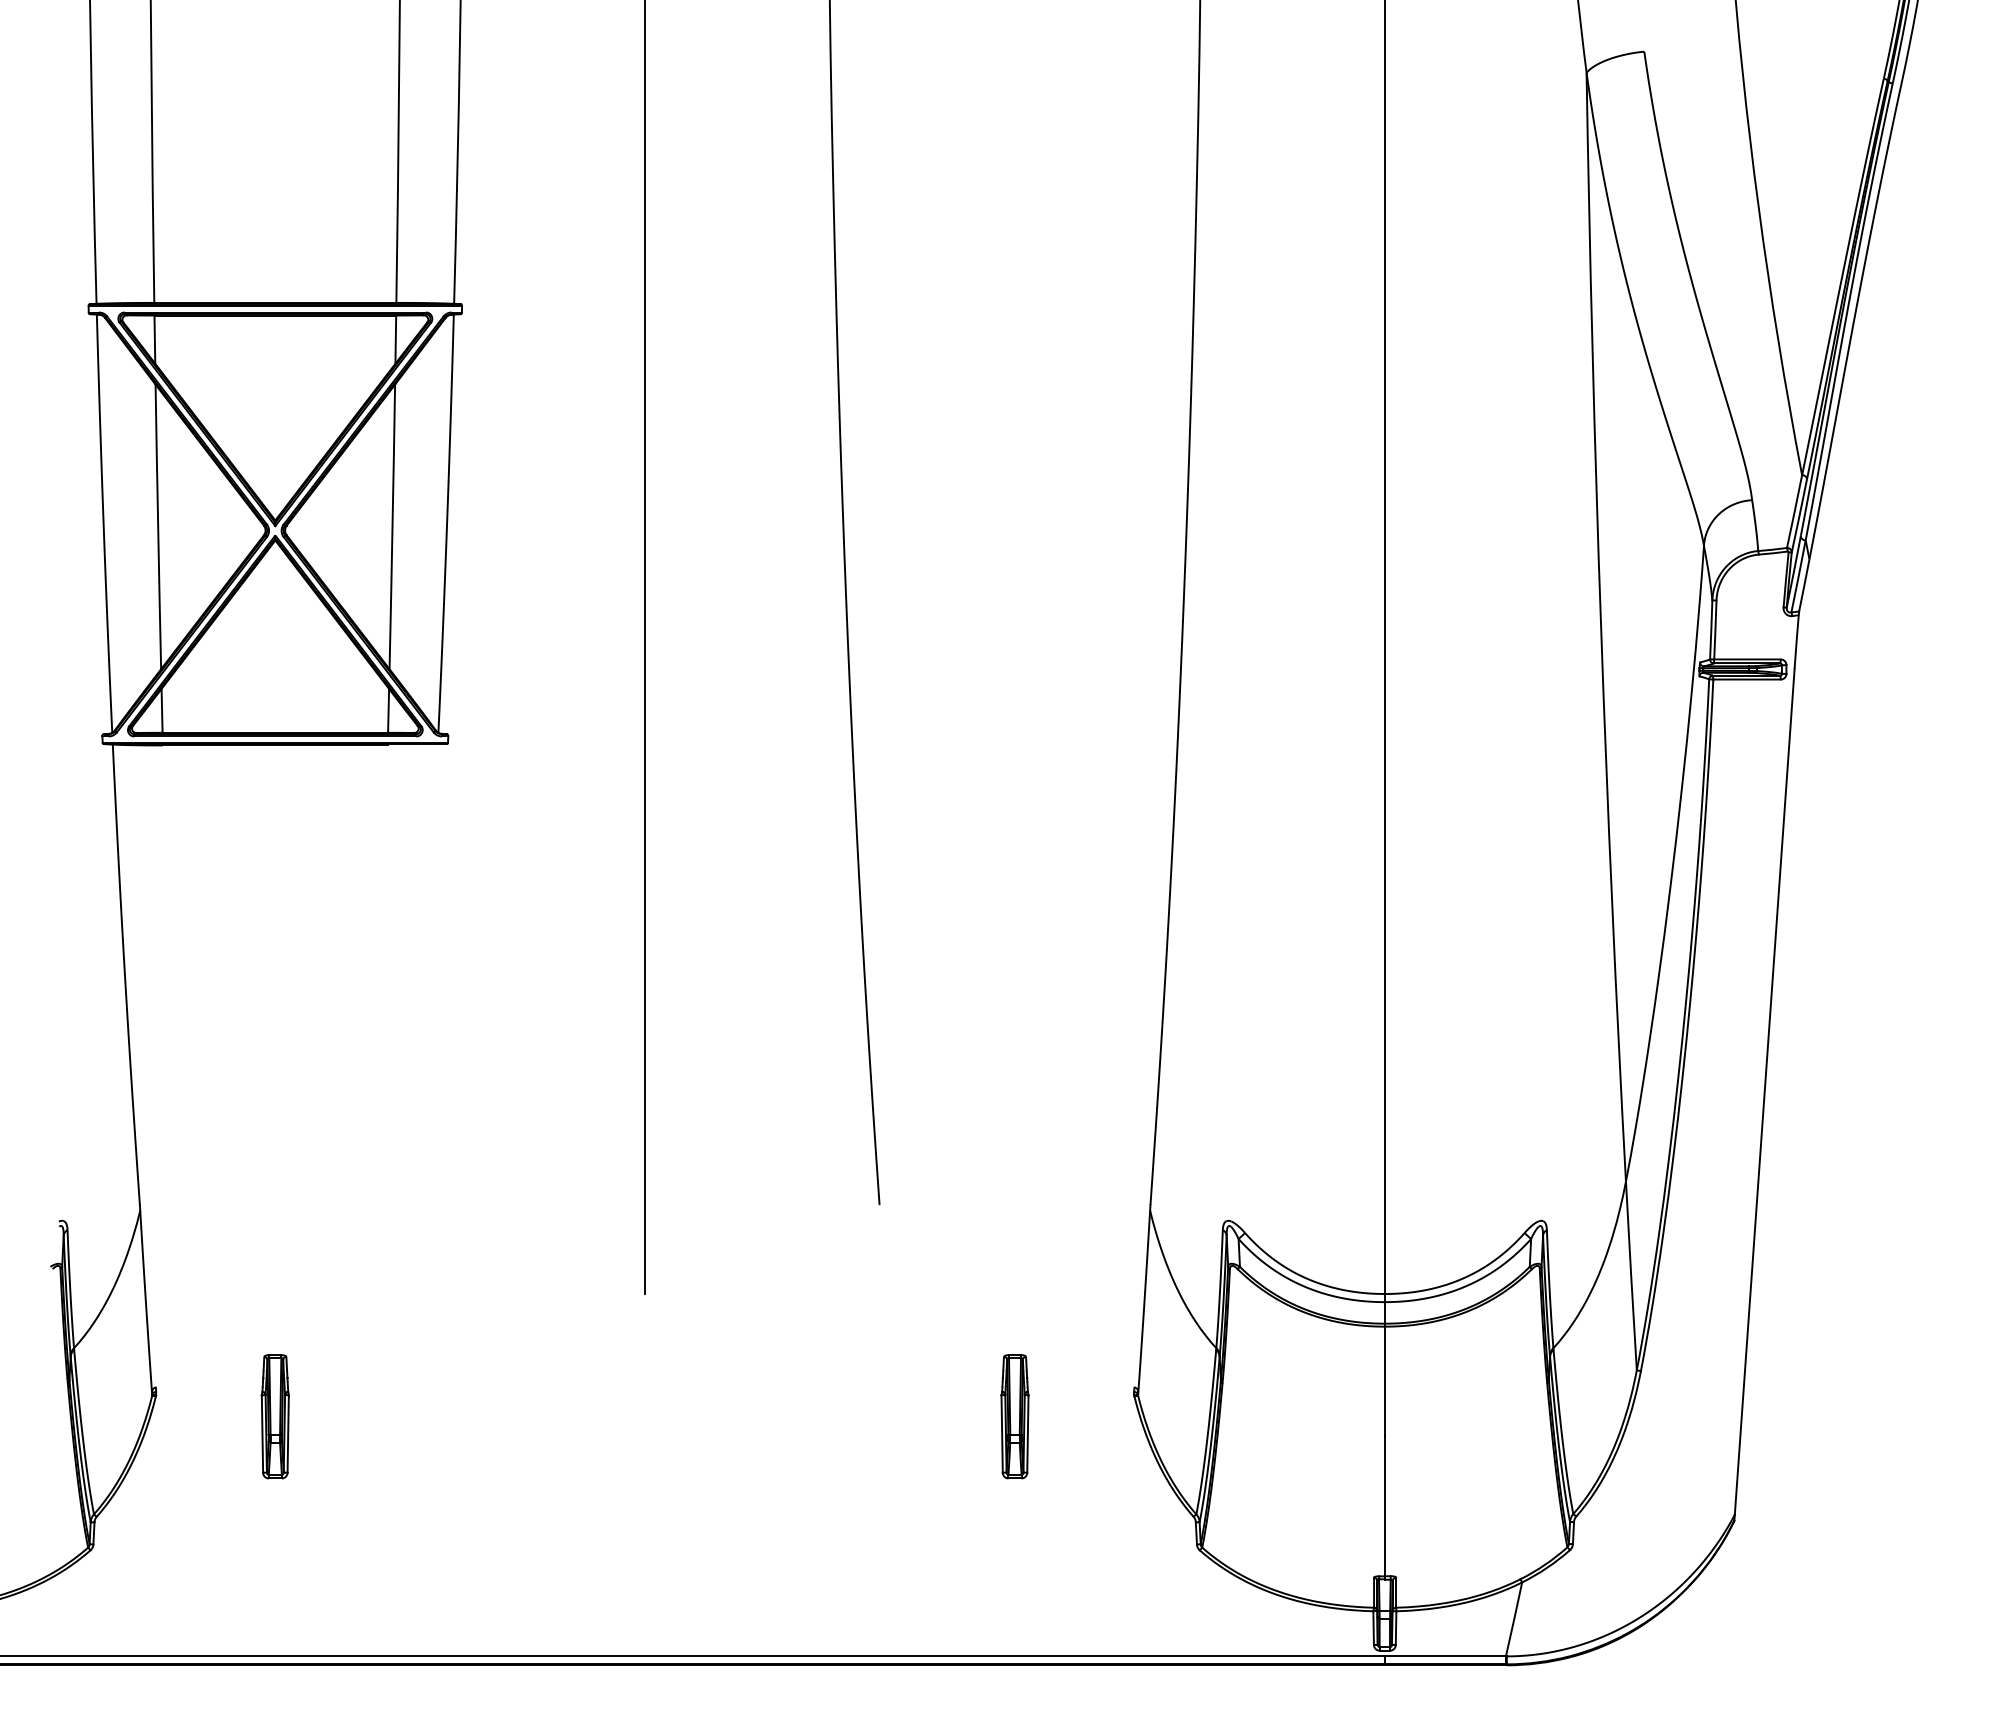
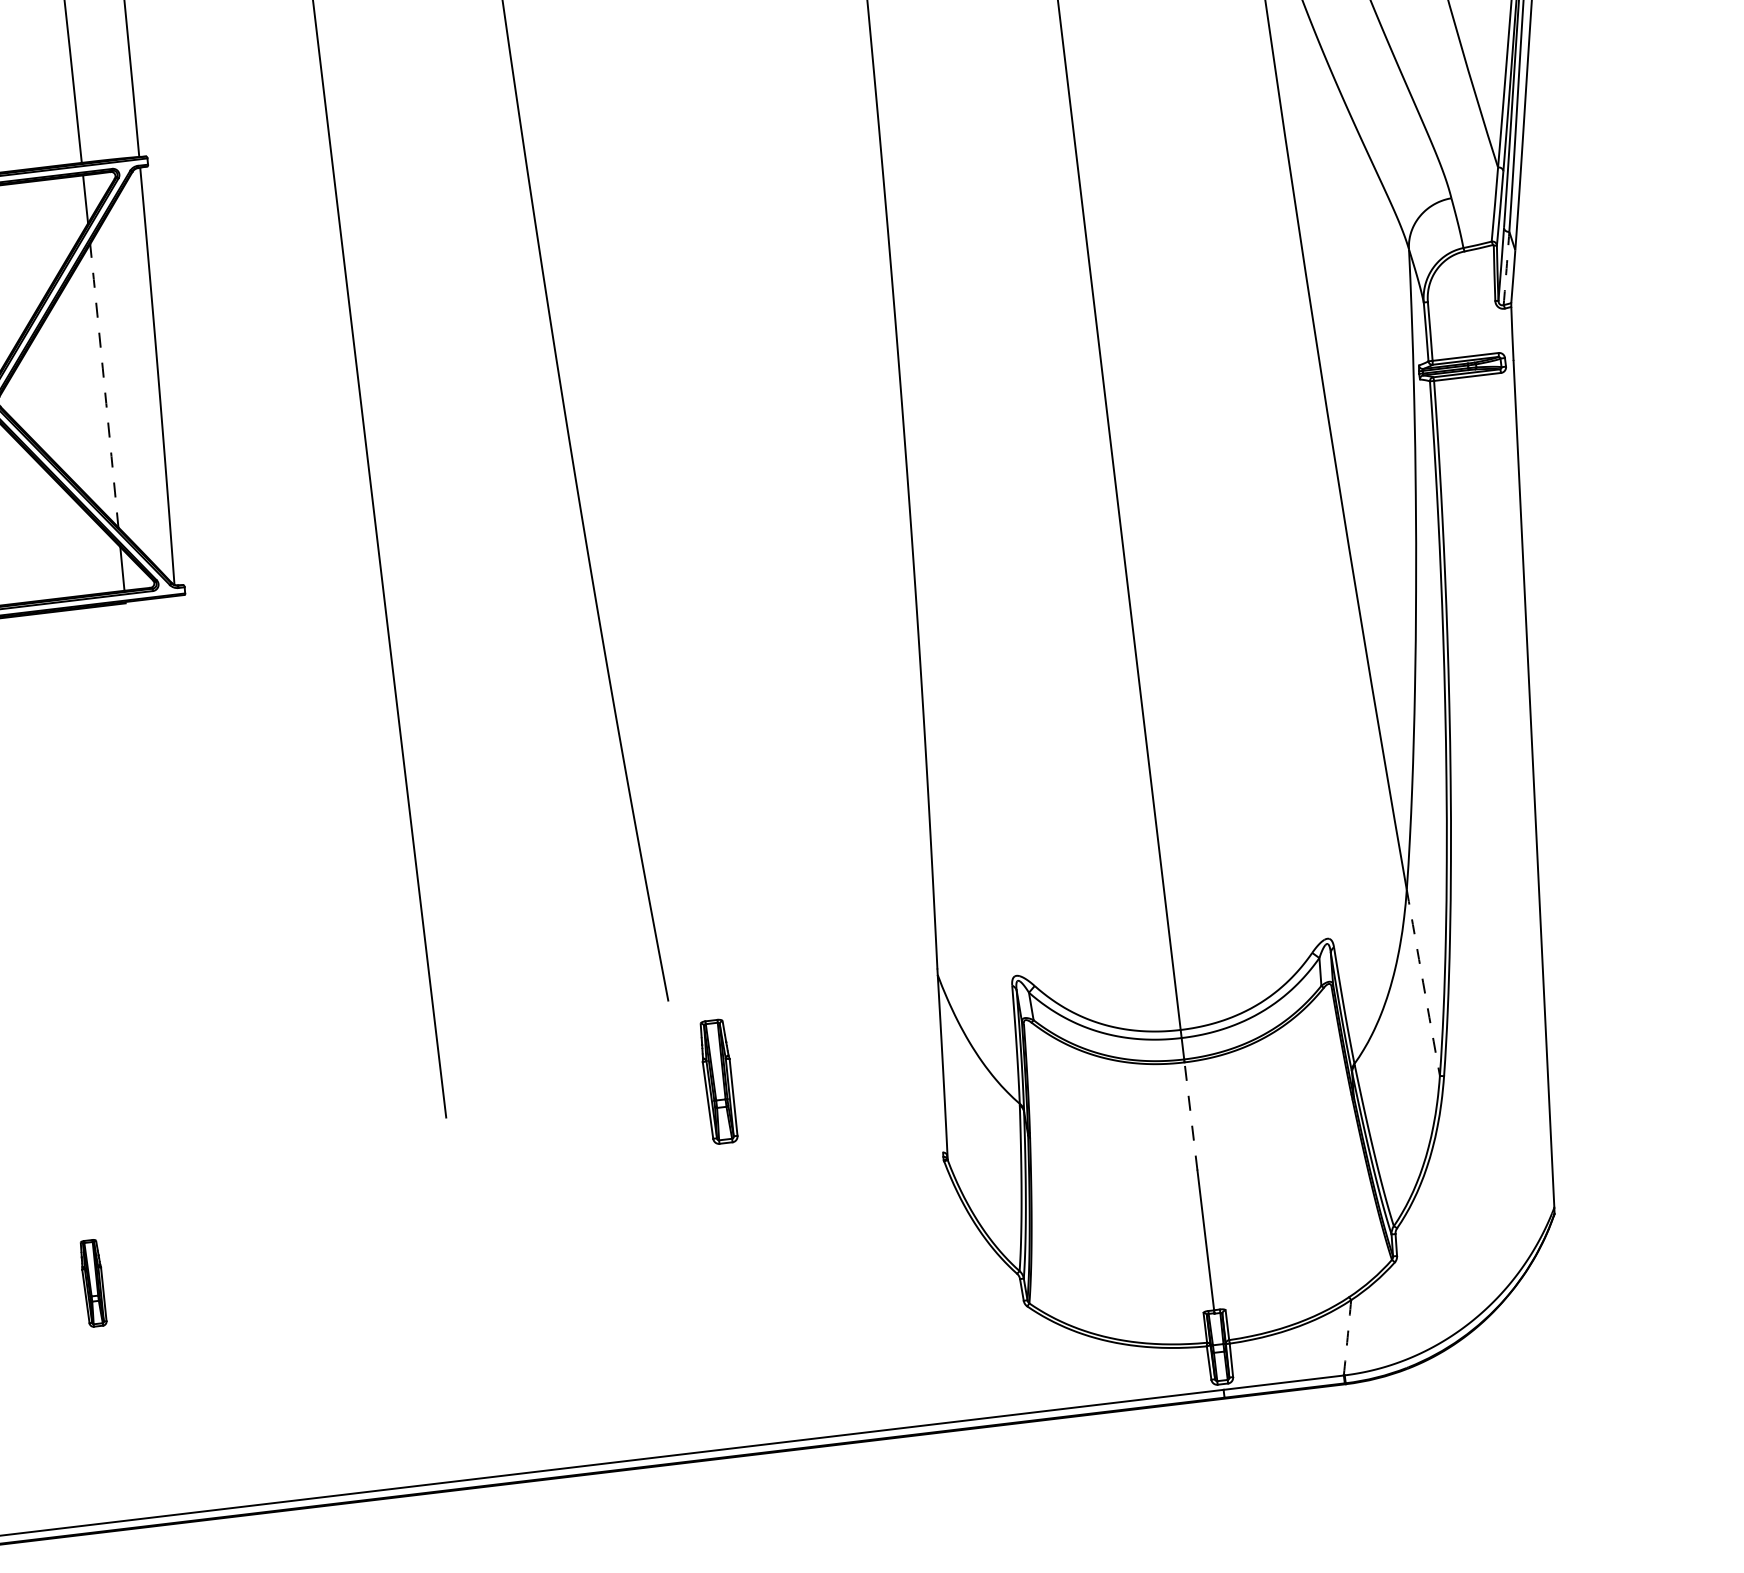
arc: (392, 526) -> (104, 385), solid -> dashed
arc: (1798, 576) -> (1506, 268), solid -> dashed
arc: (1631, 1275) -> (1423, 982), solid -> dashed
line: (1384, 1380) -> (1190, 1115), solid -> dashed
part: (274, 1416) -> (92, 1283), size x0.7
part: (1014, 1416) -> (718, 1081), moved
arc: (1514, 1619) -> (1347, 1337), solid -> dashed

